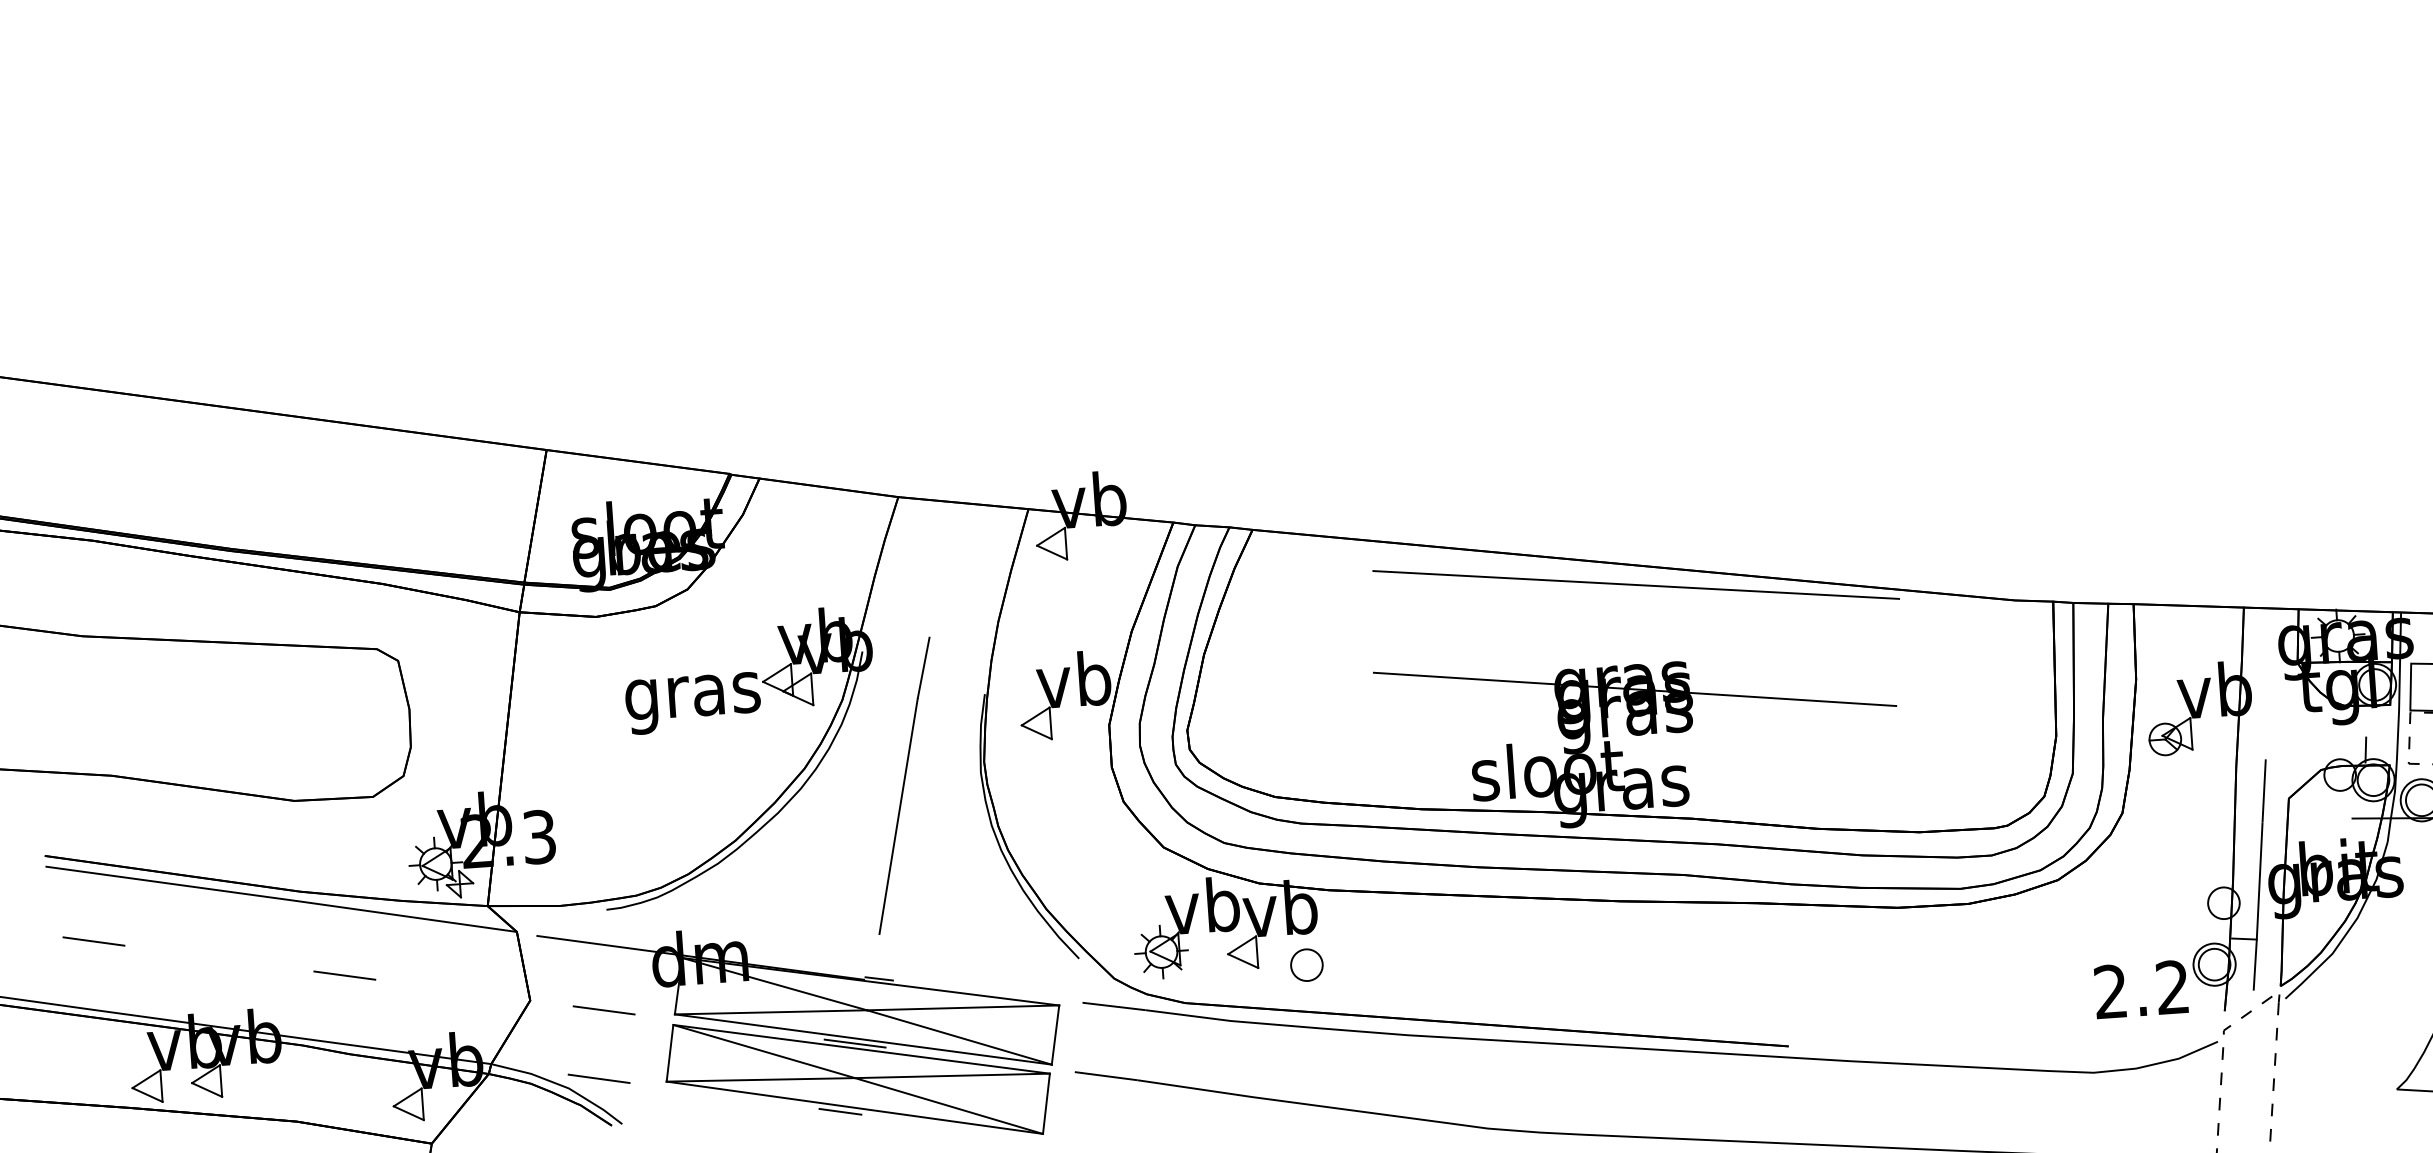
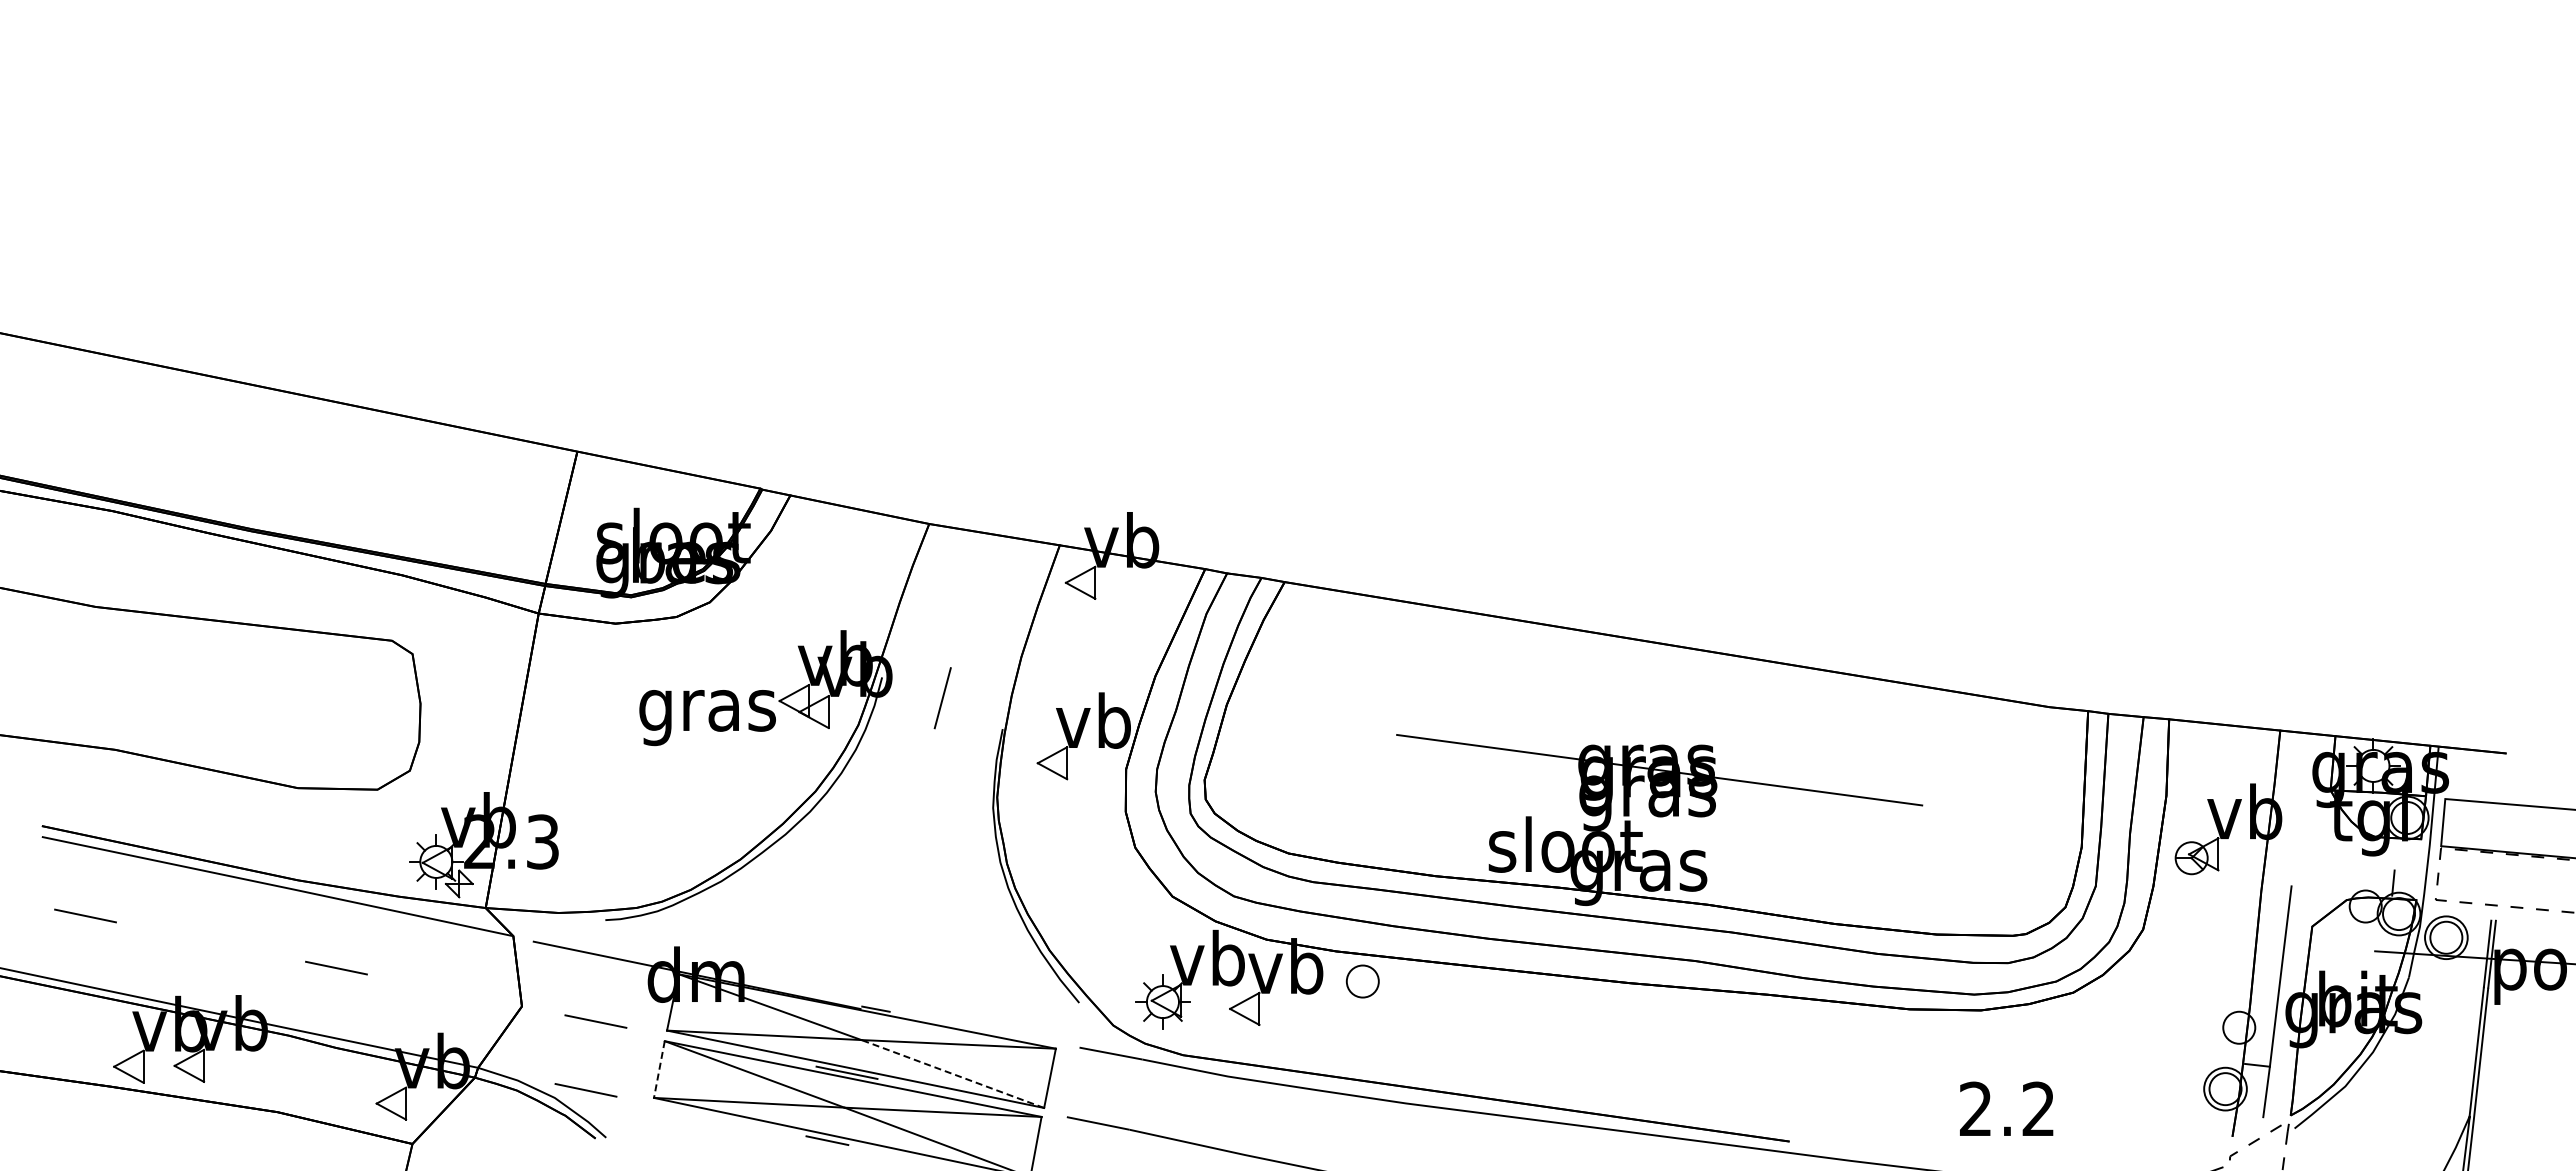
line: (1635, 584) -> (1667, 664), removed
line: (898, 816) -> (906, 846), removed
part: (1306, 965) -> (1362, 981), moved
text: (2141, 989) -> (2006, 1108), moved
line: (959, 1036) -> (952, 1073), solid -> dashed
line: (670, 1053) -> (659, 1069), solid -> dashed

